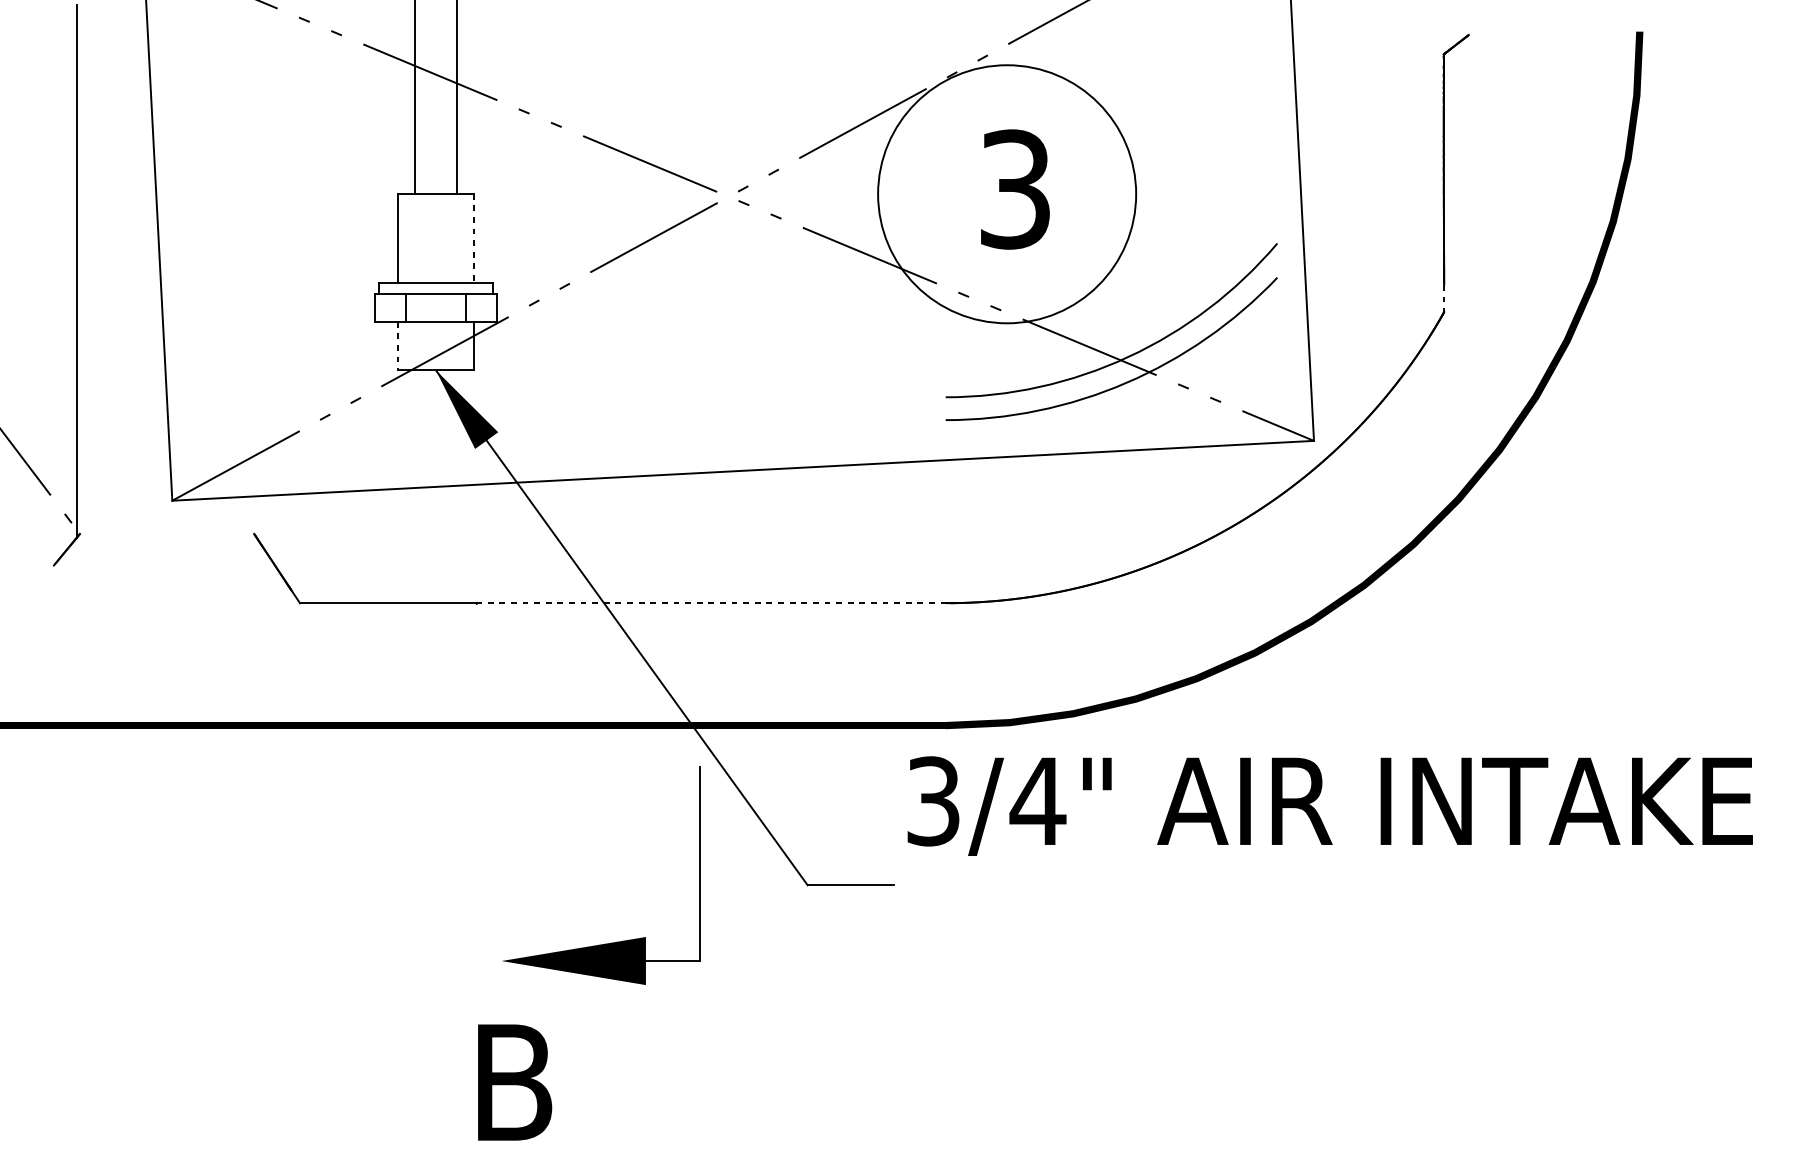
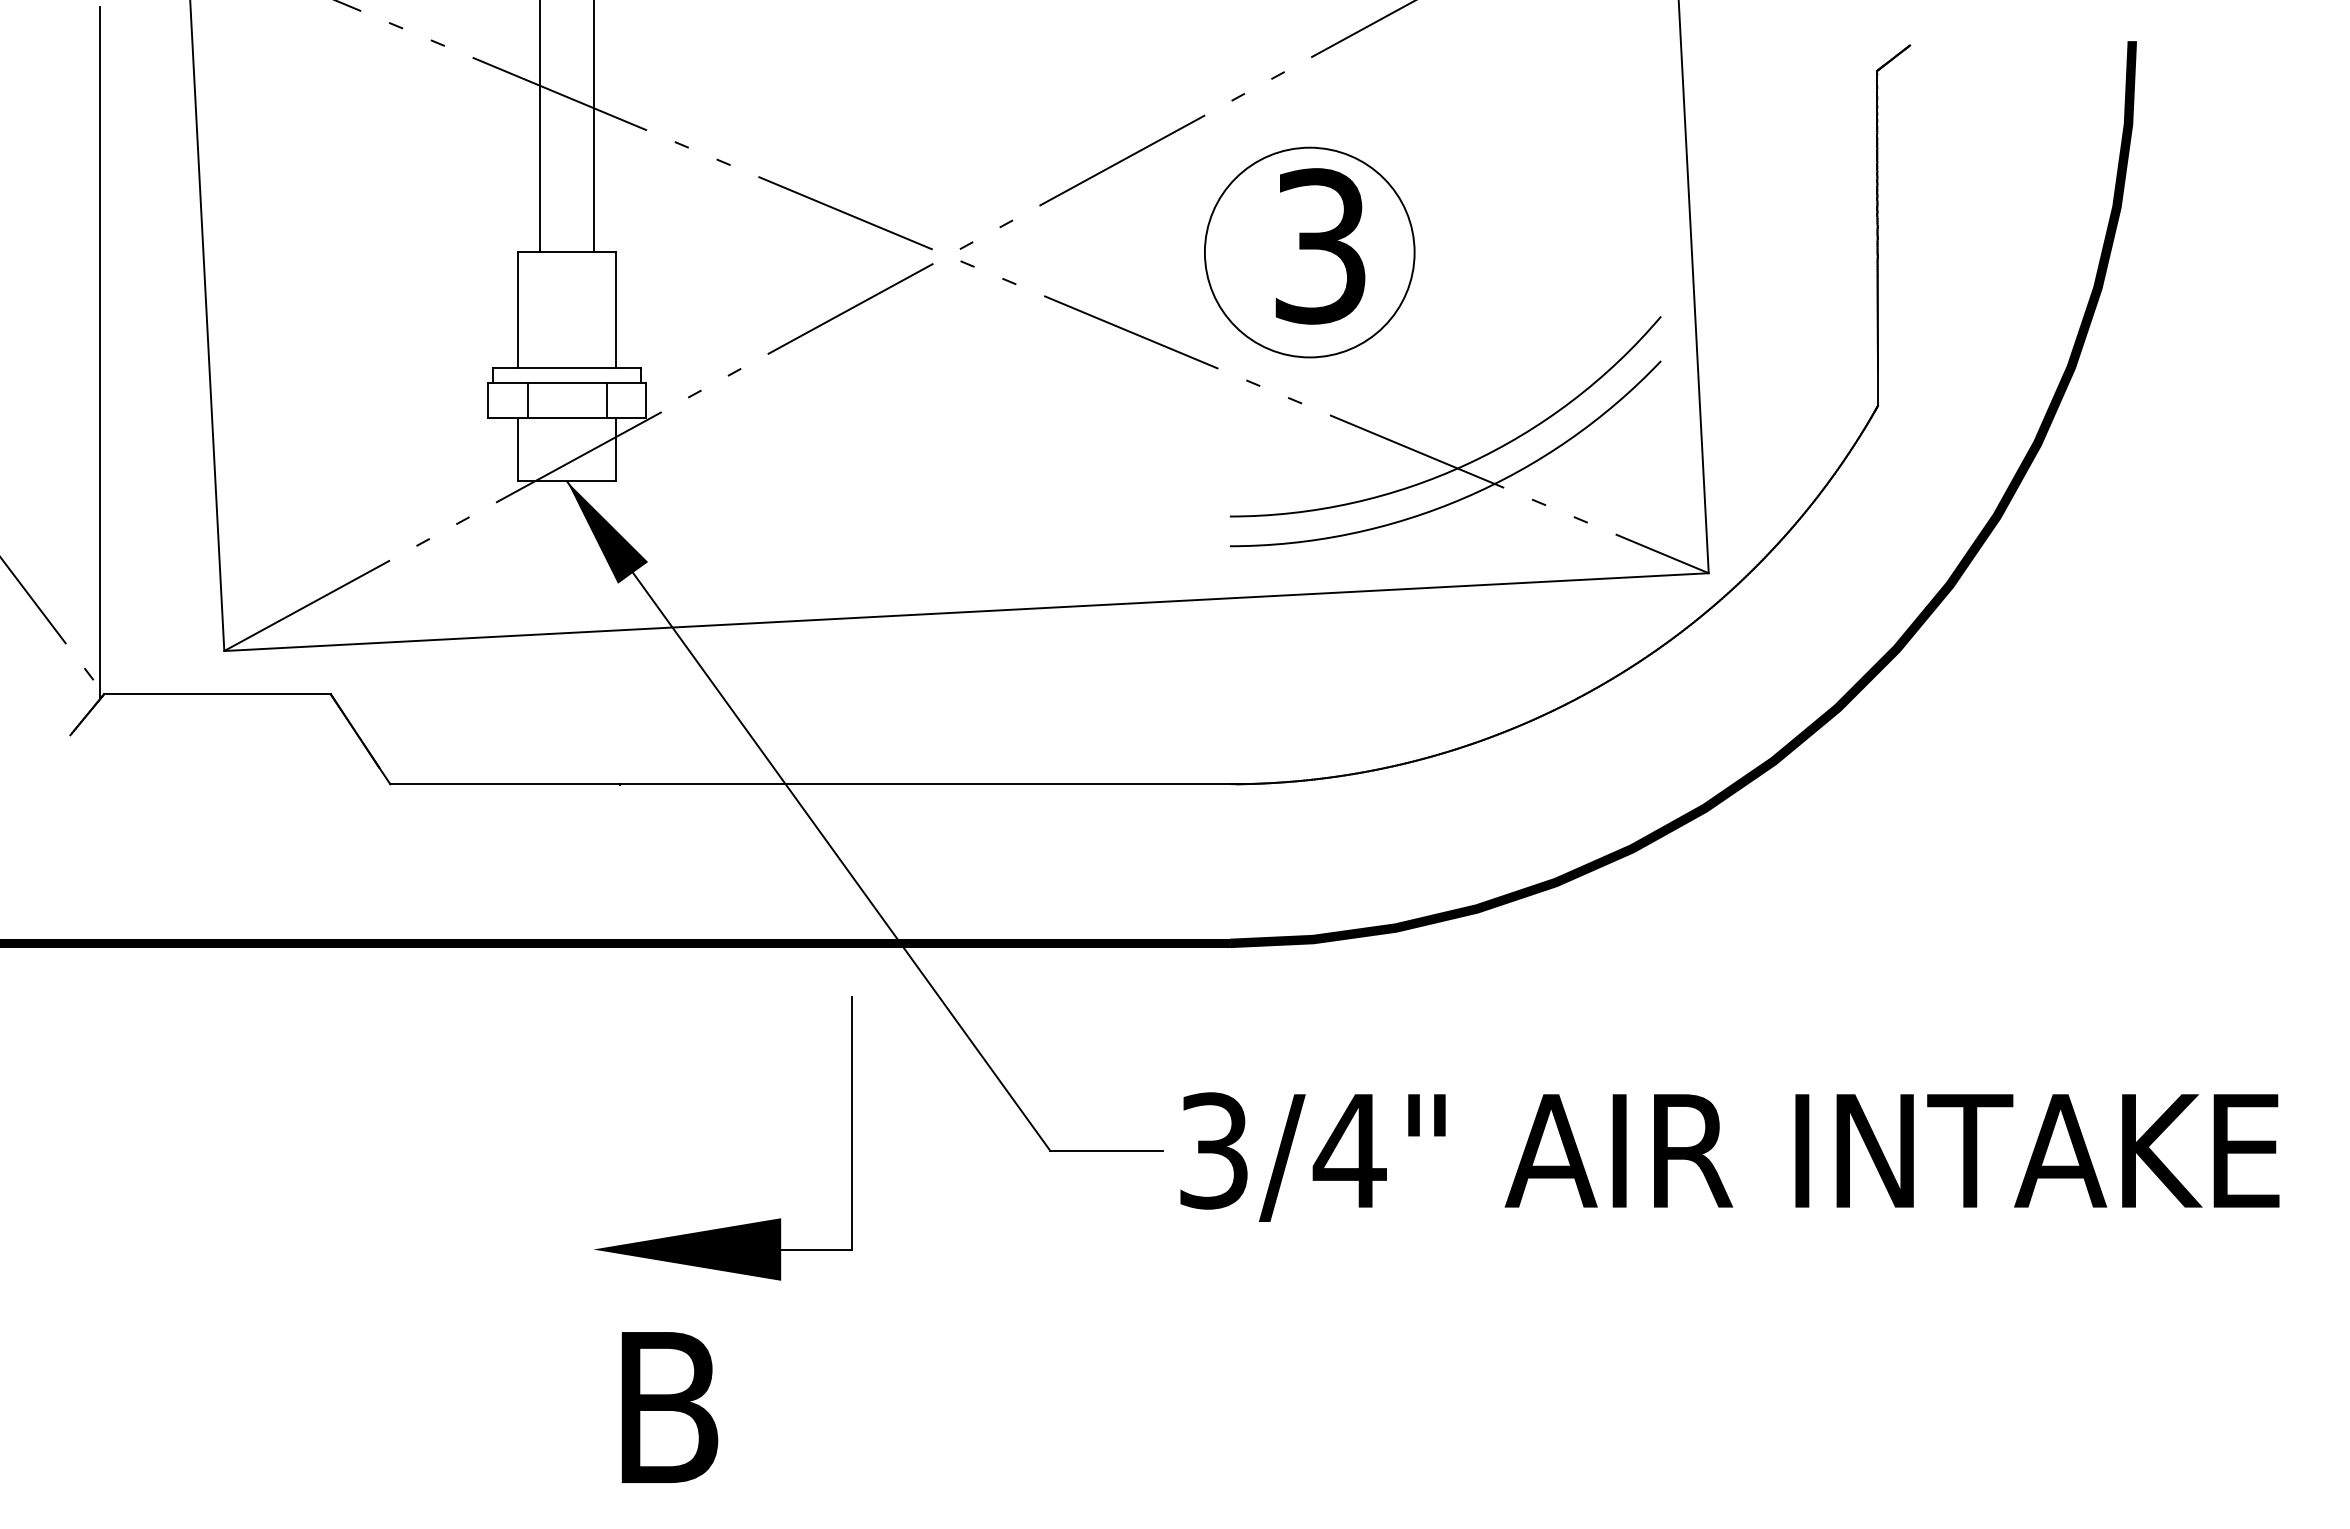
circle: (1006, 194) -> (1309, 252), size x0.62
line: (473, 238) -> (616, 309), dashed -> solid
line: (1444, 298) -> (1878, 388), dashed -> solid
line: (398, 346) -> (518, 450), dashed -> solid
line: (167, 534) -> (217, 694), added
line: (711, 603) -> (925, 784), dashed -> solid
text: (1329, 805) -> (1729, 1156), moved
part: (610, 942) -> (735, 1225), moved

